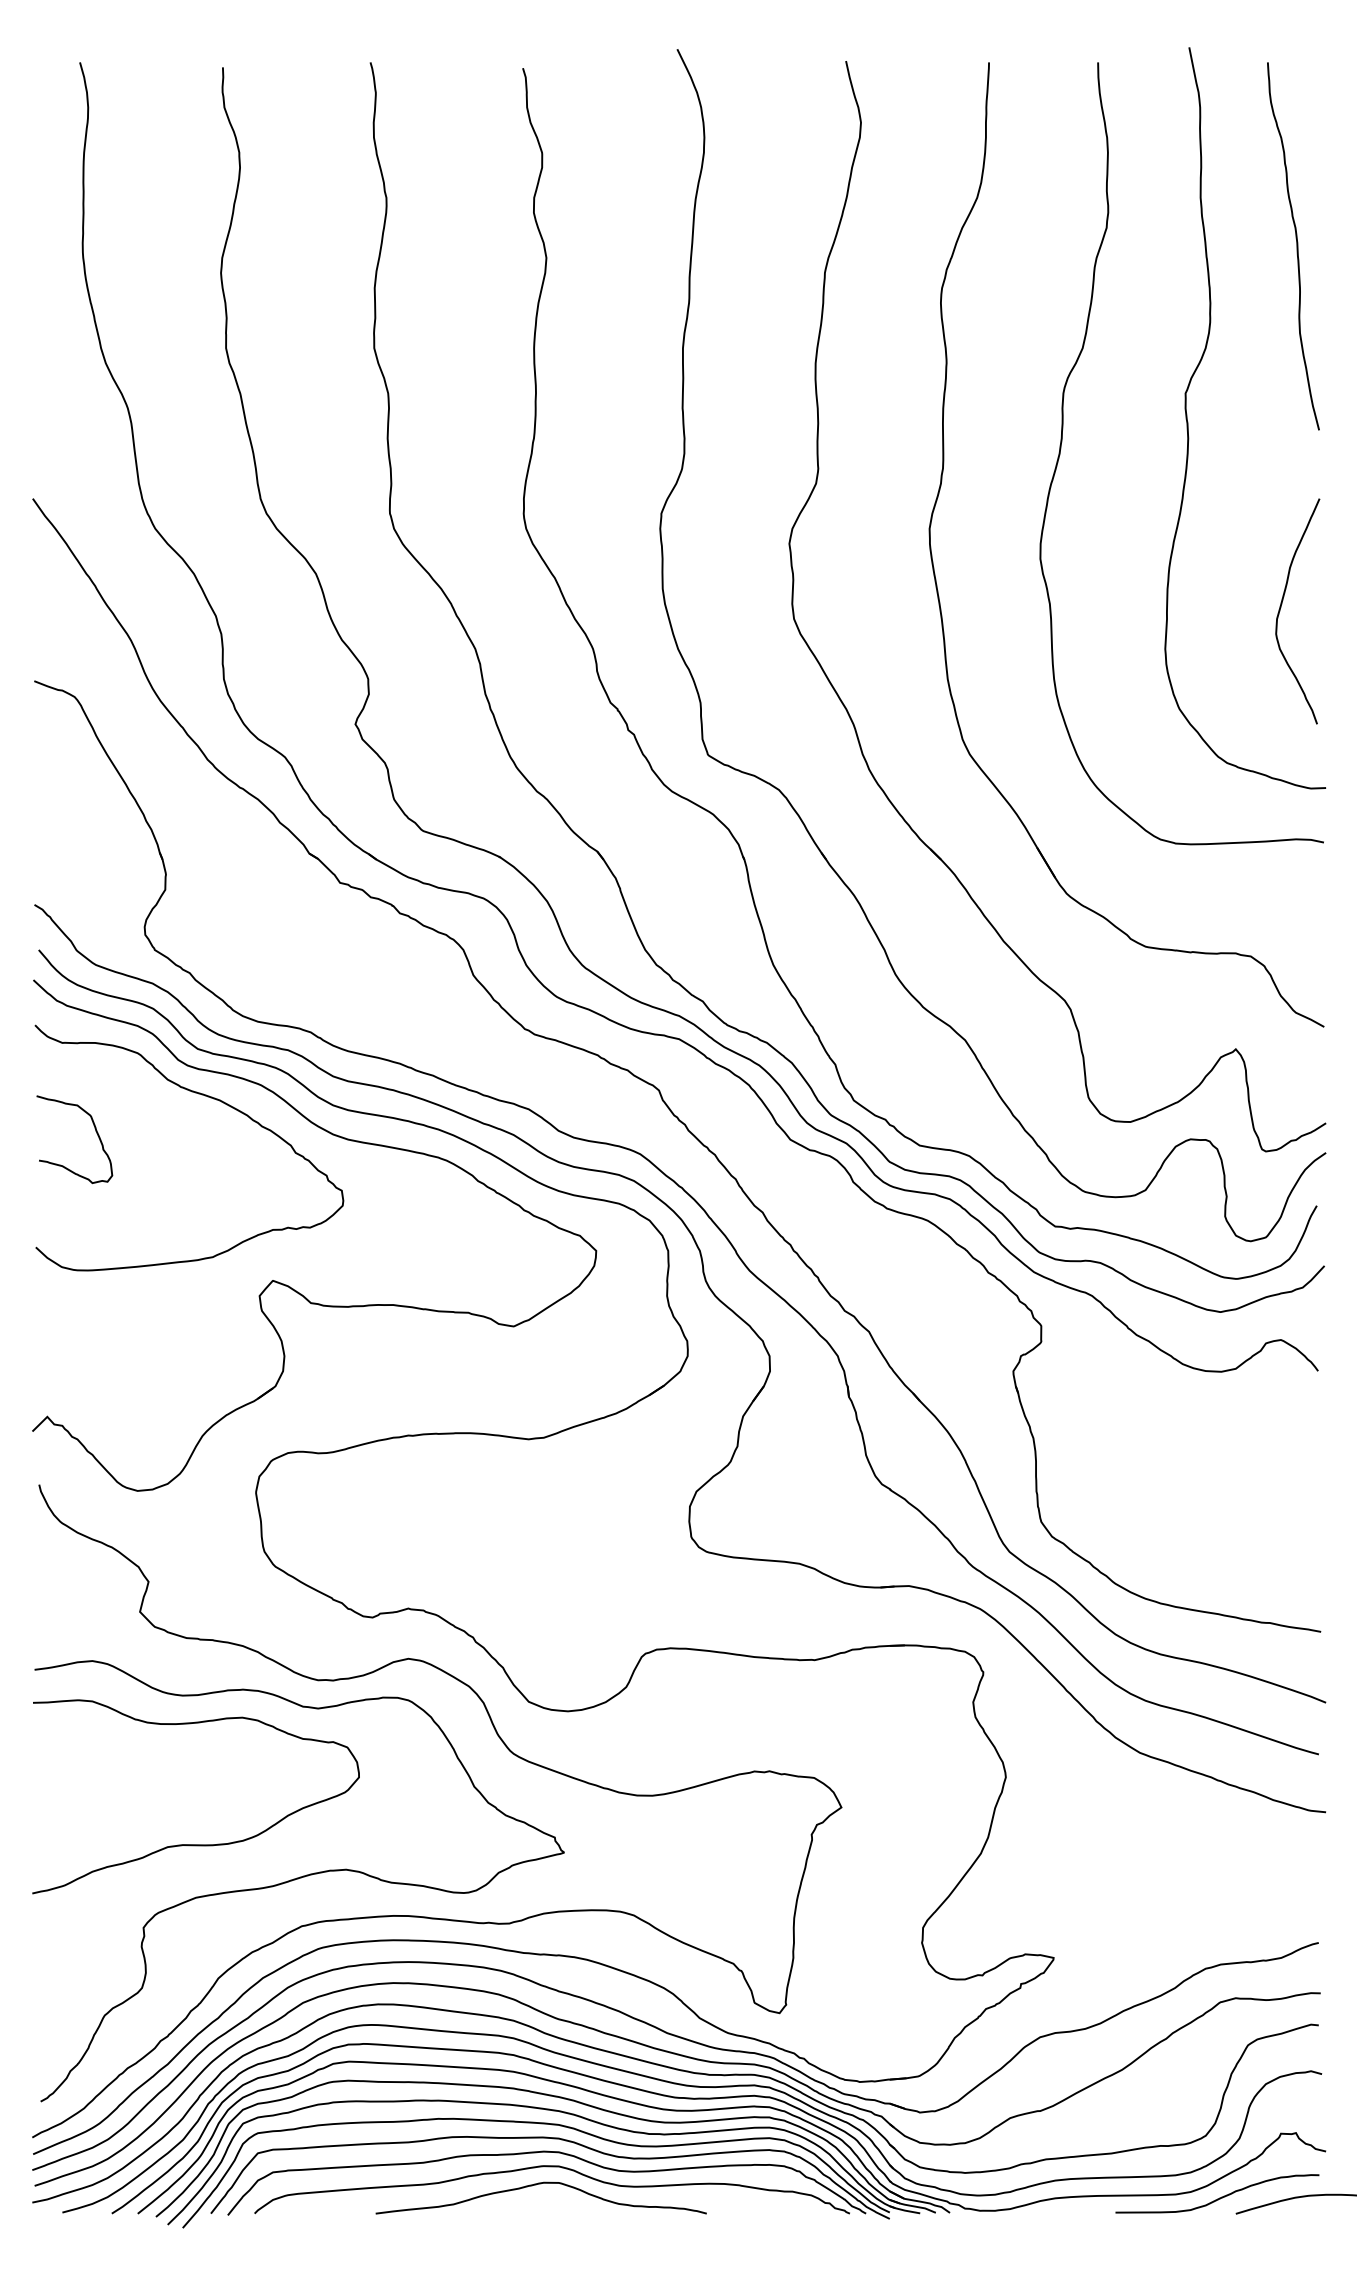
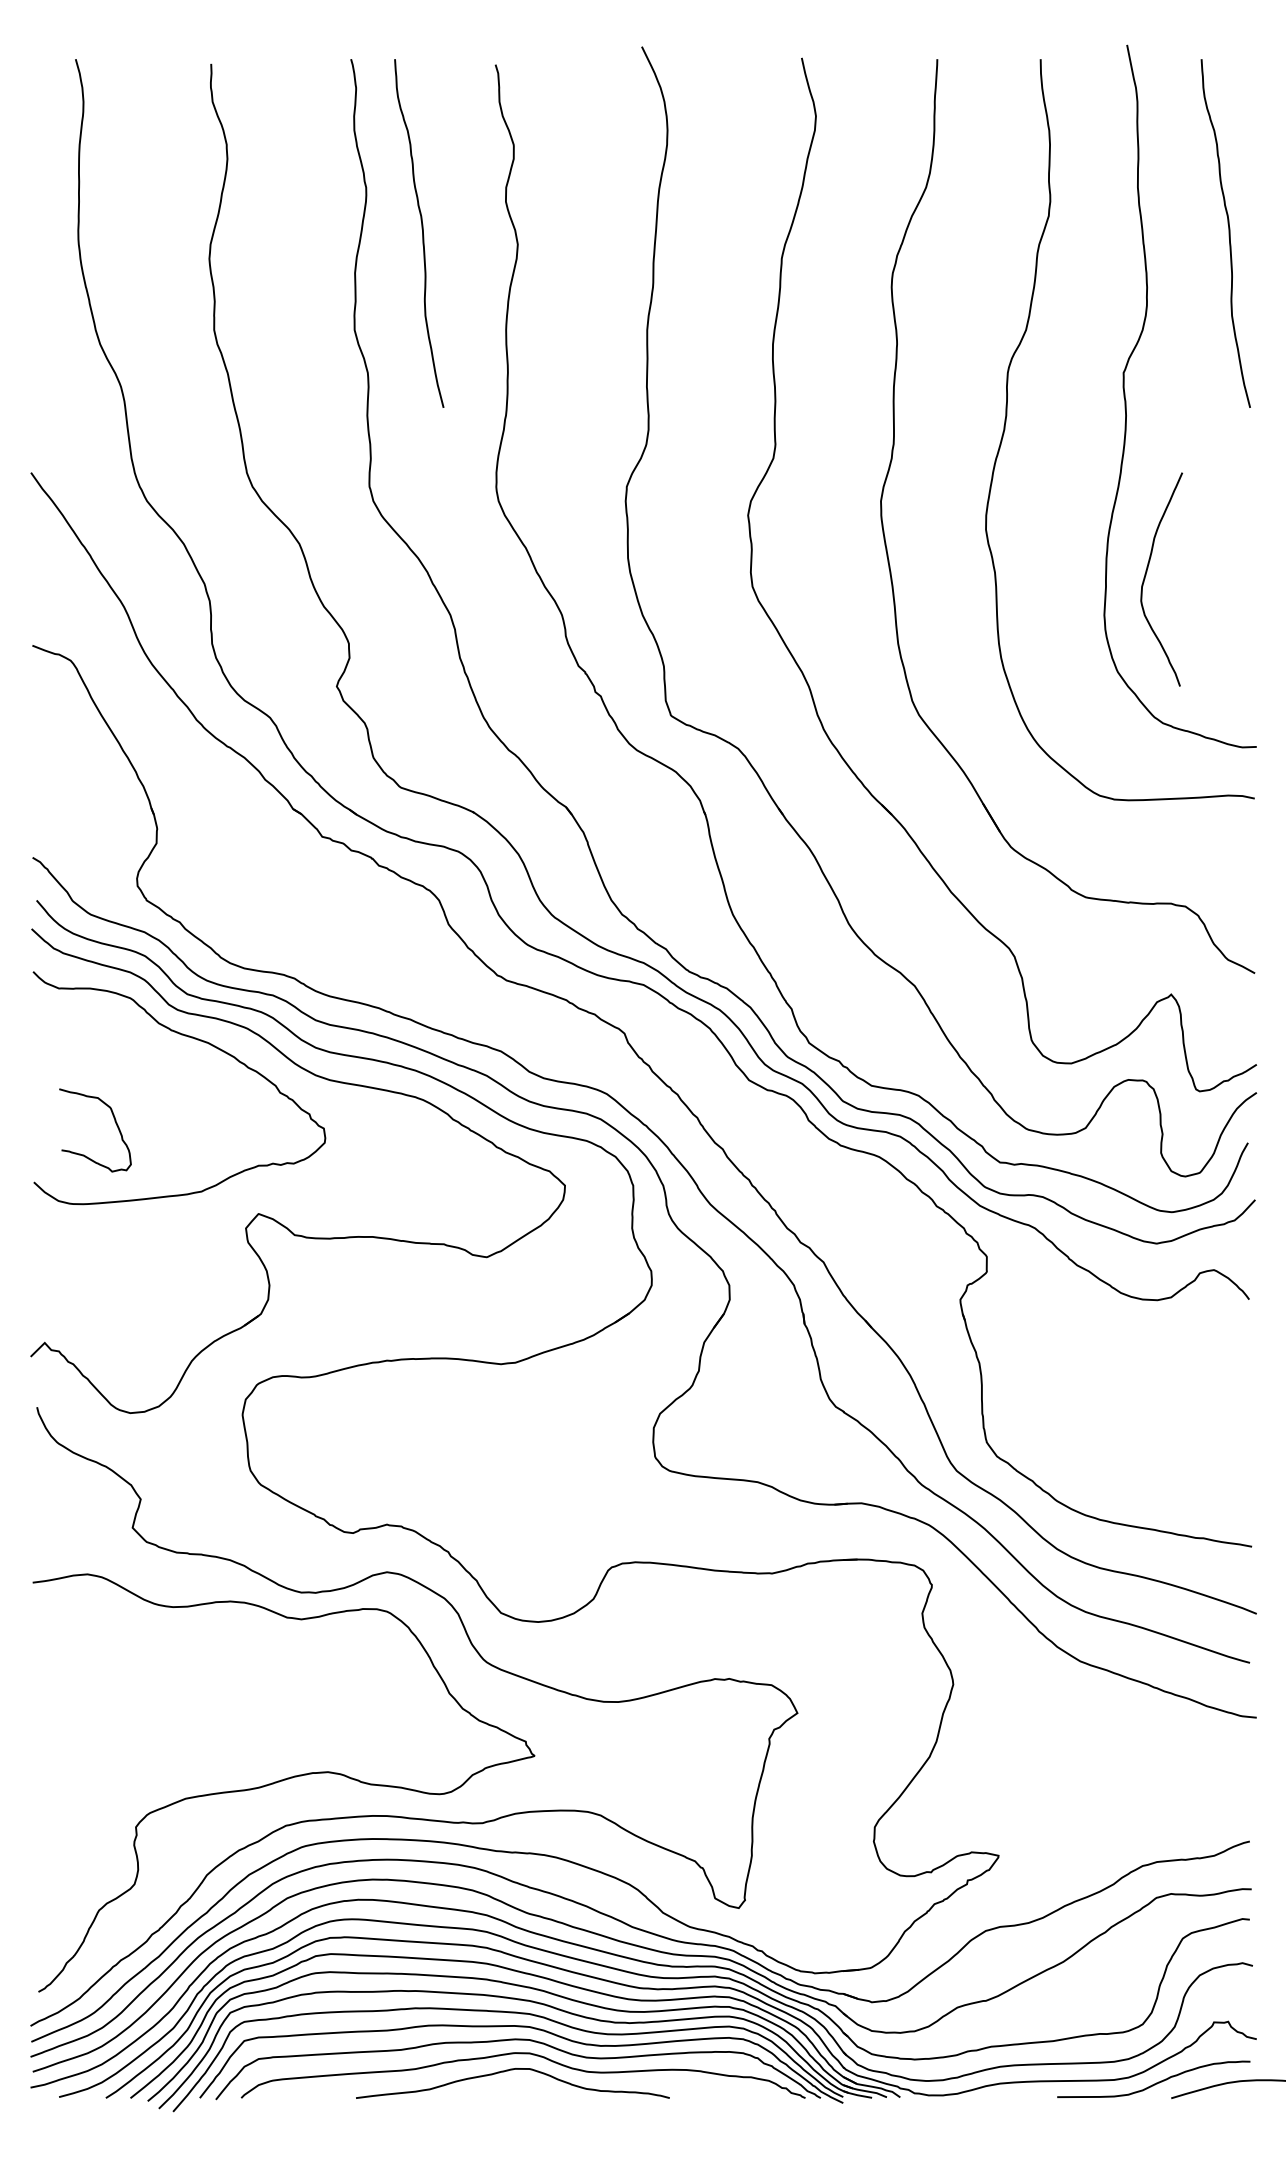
curve: (445, 246) -> (422, 233), added
curve: (1281, 607) -> (1146, 575), moved
curve: (95, 1131) -> (115, 1122), moved
curve: (195, 1844) -> (185, 1748), removed

